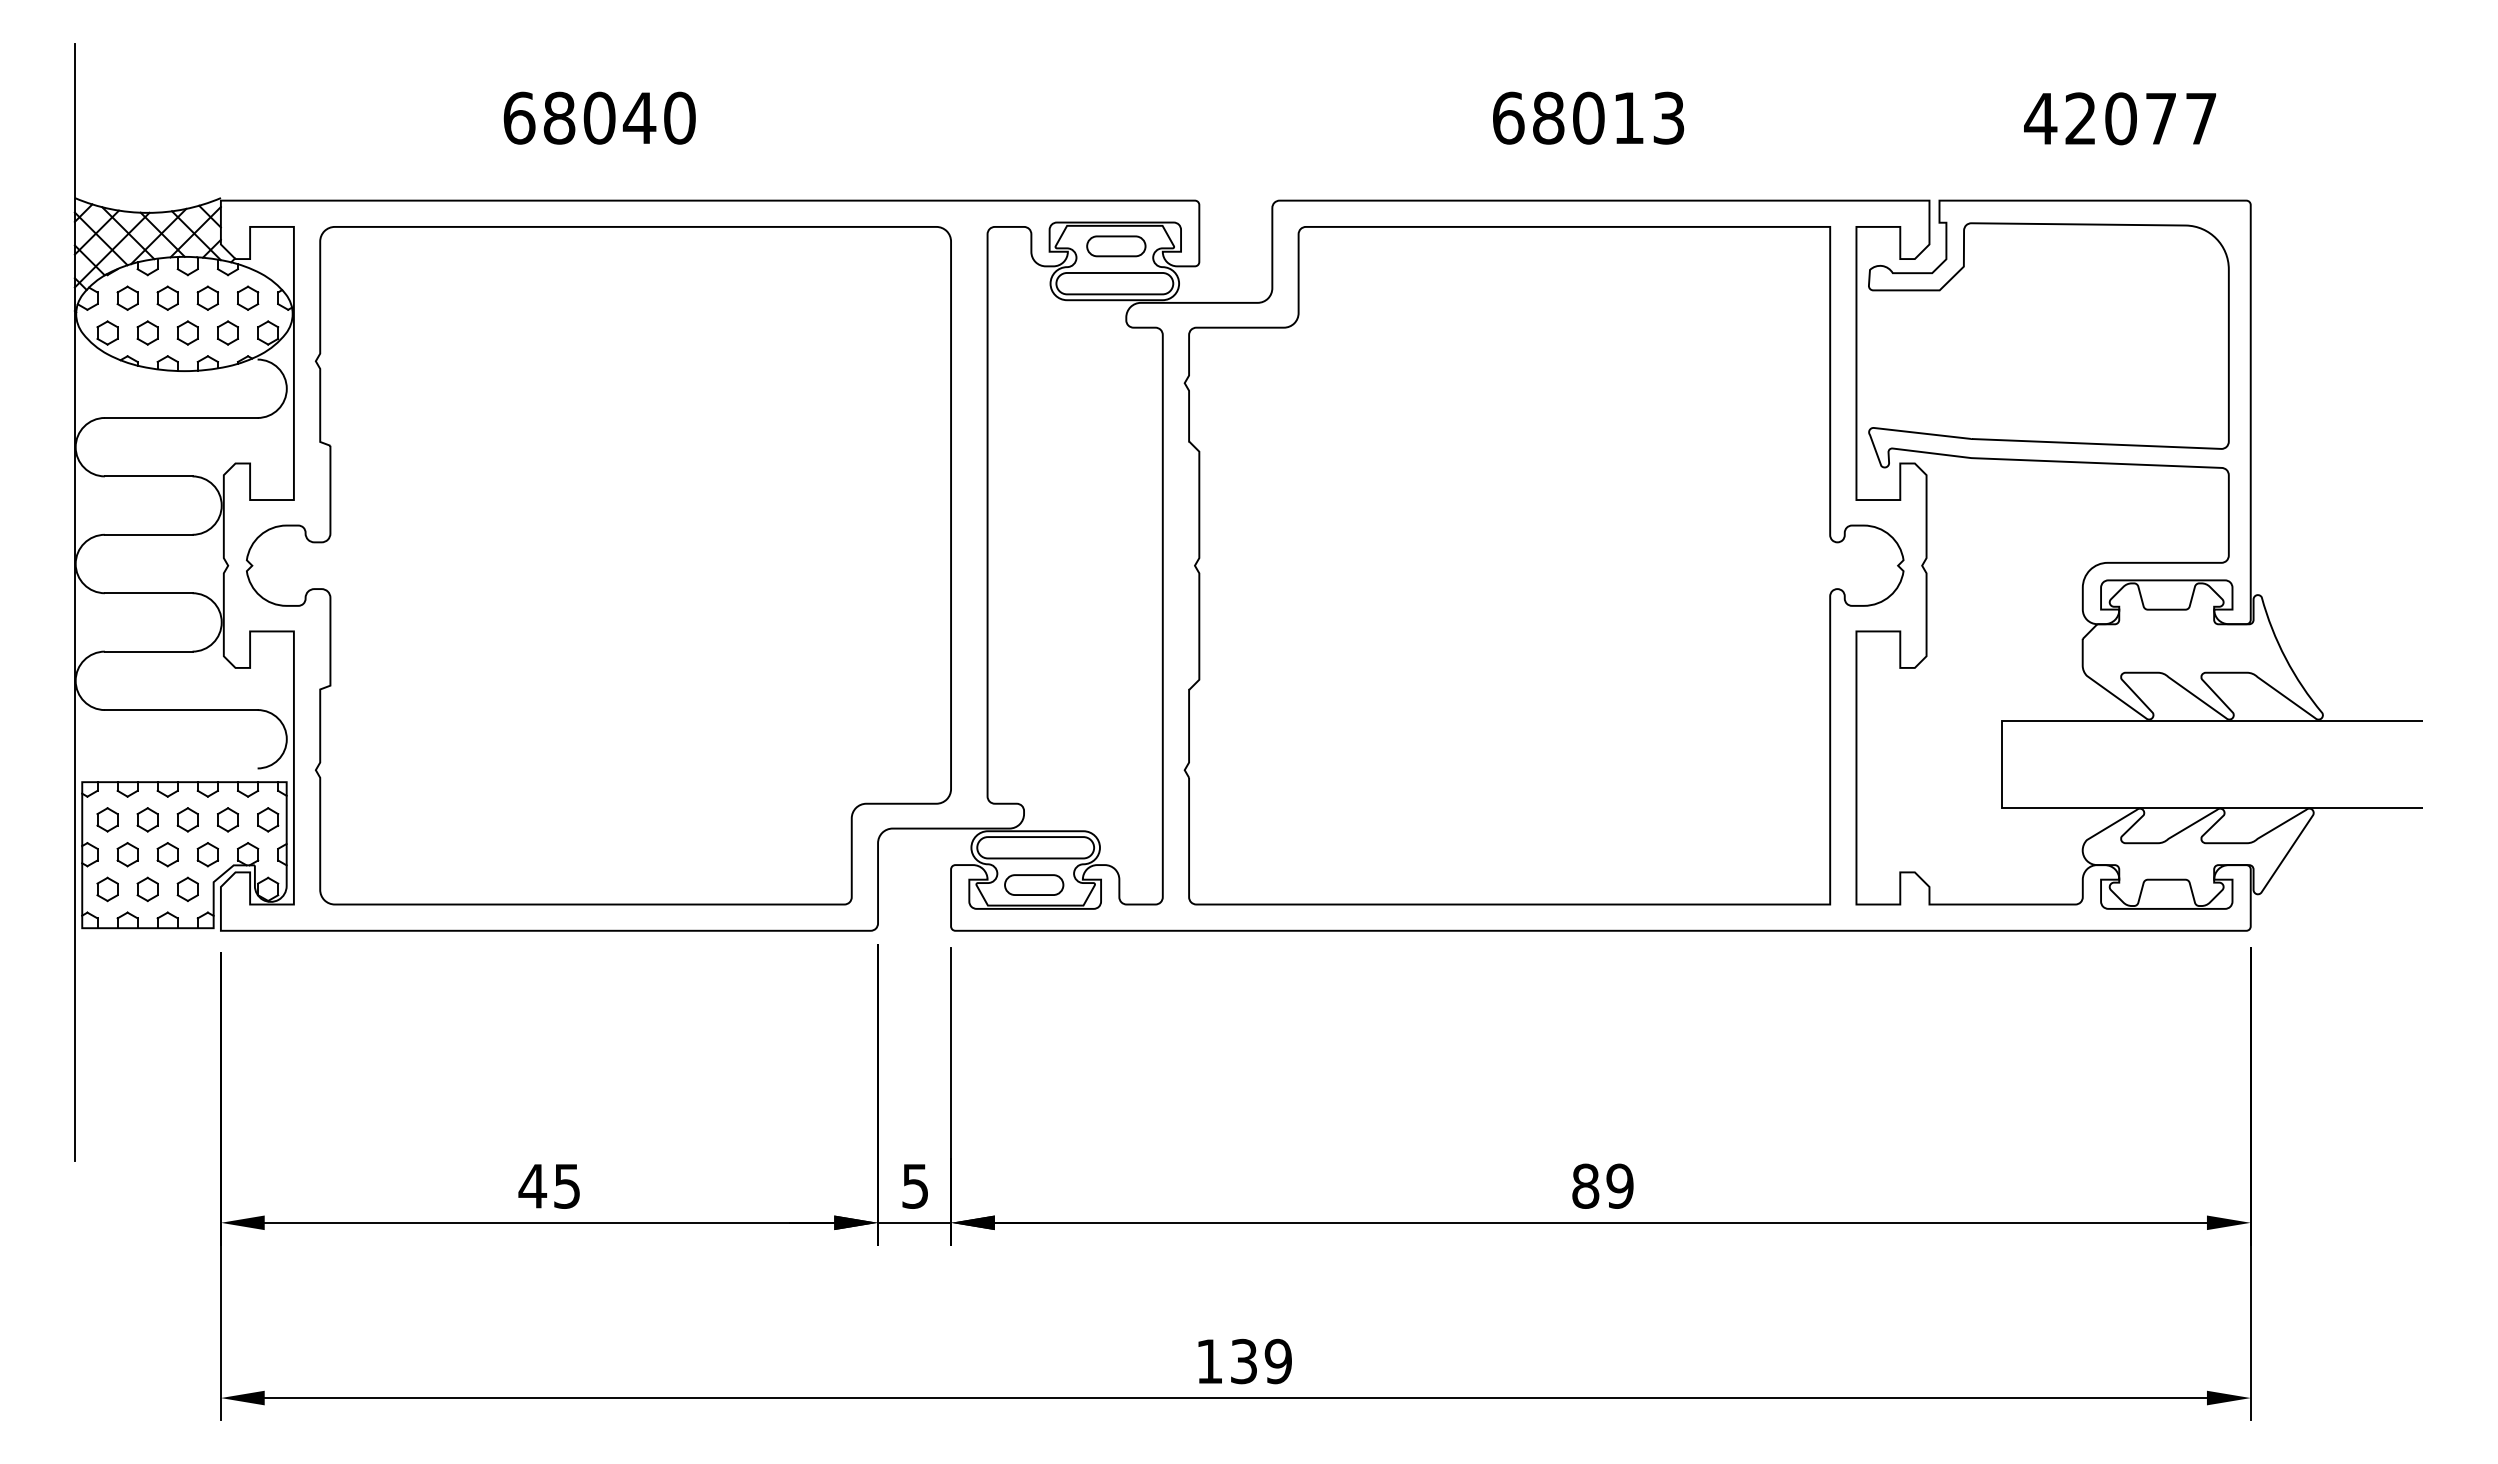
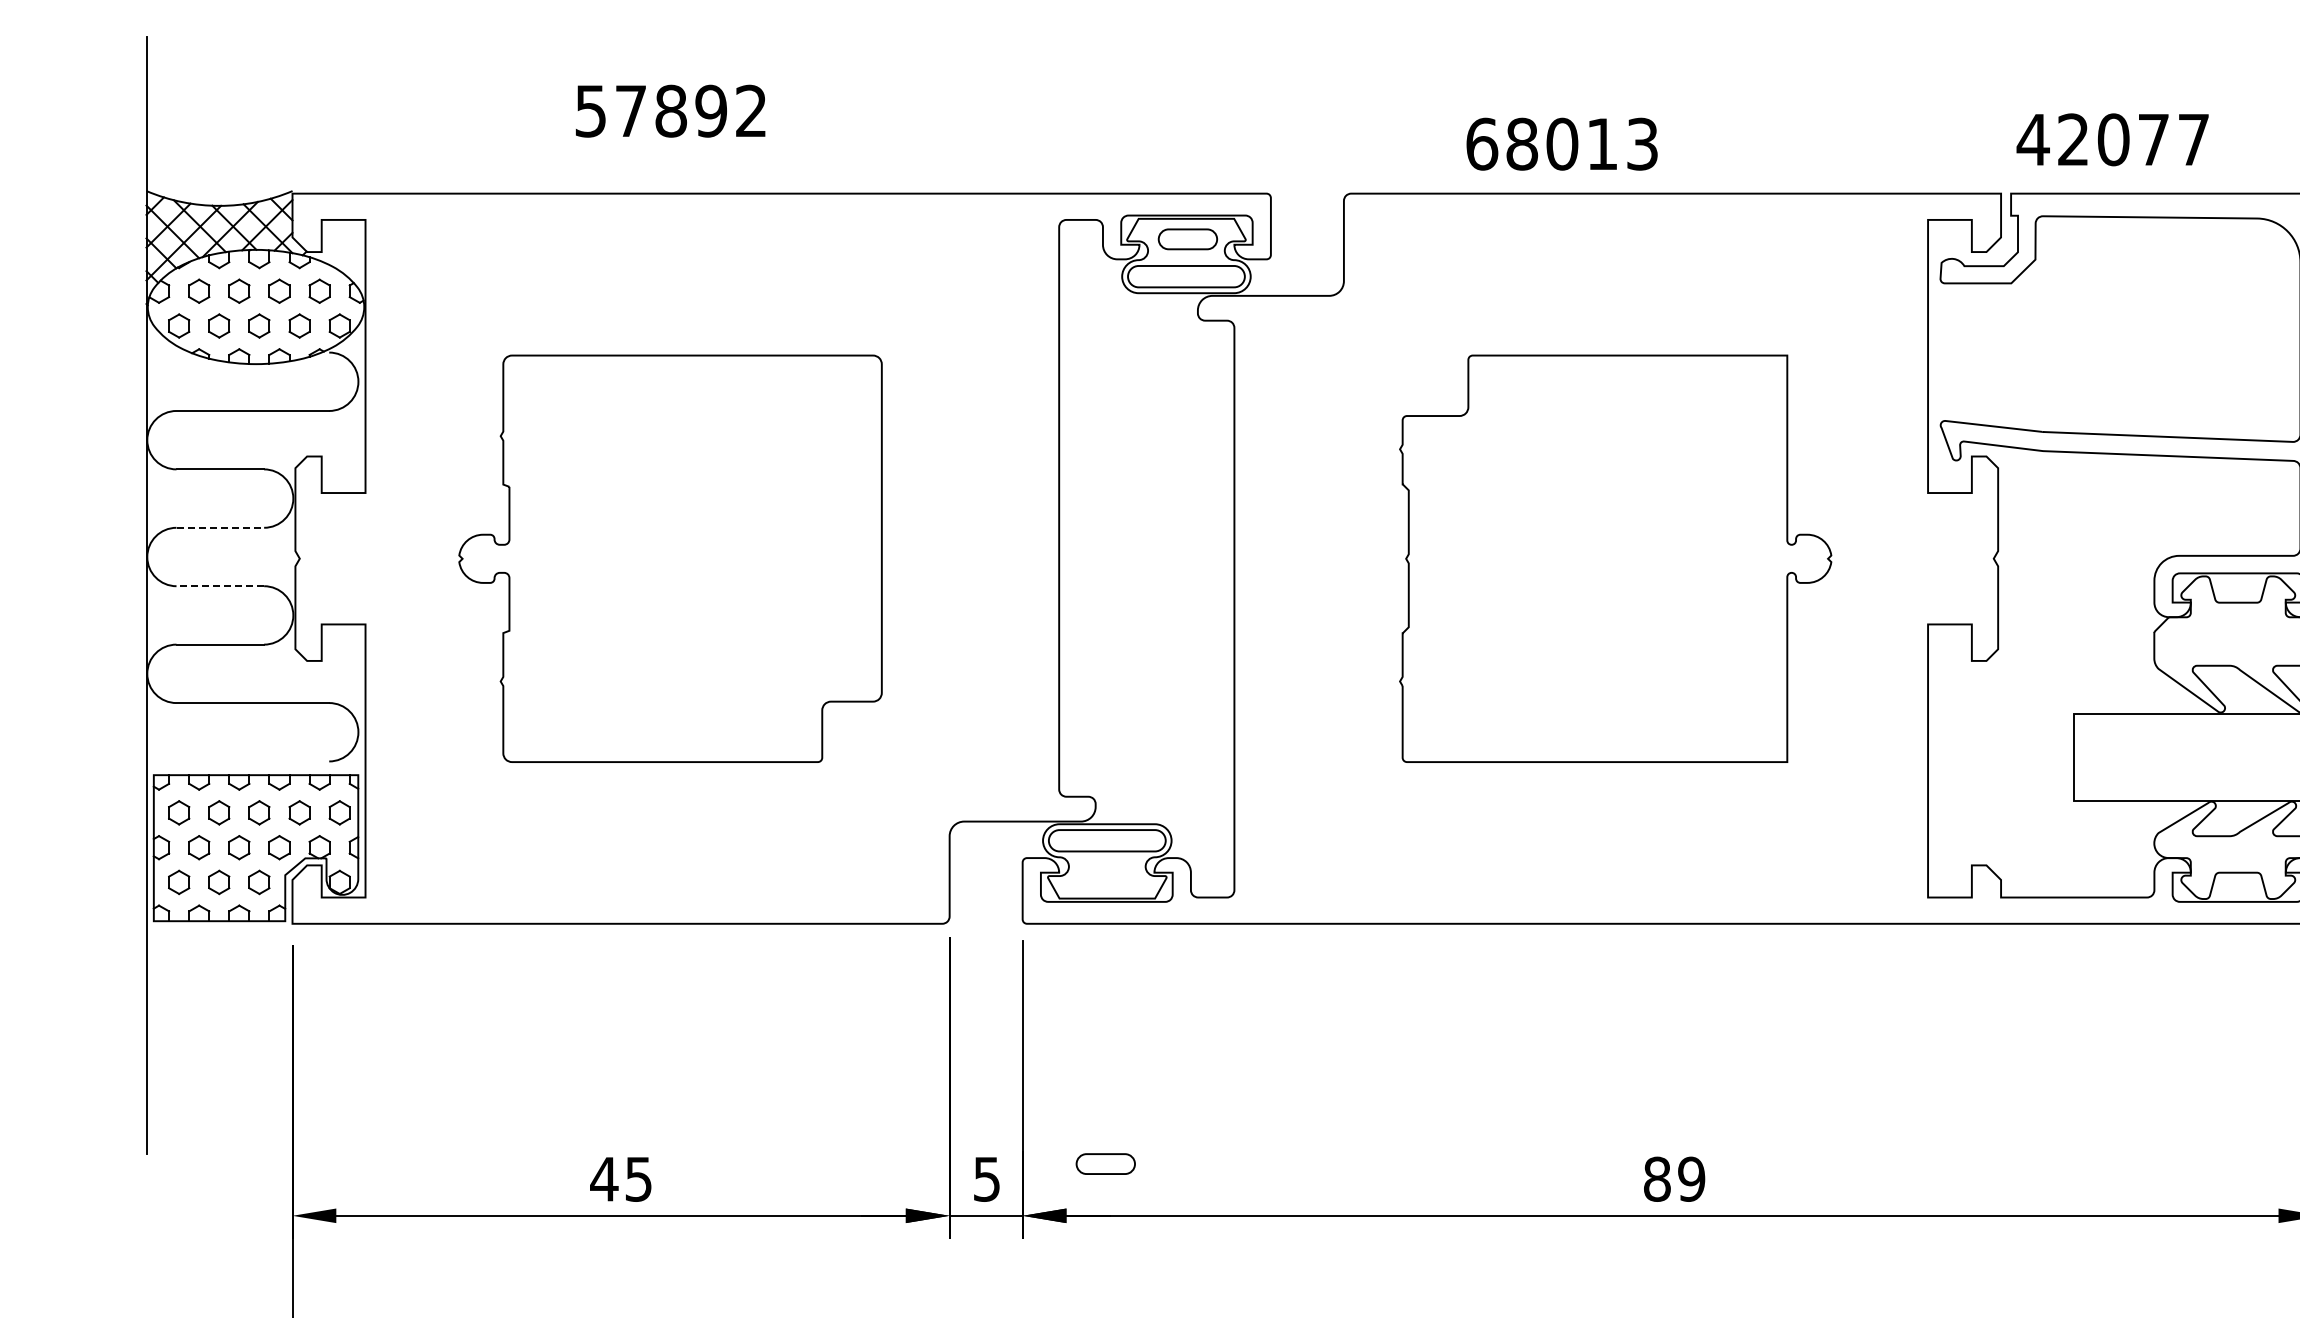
text: (599, 117) -> (671, 110), 68040 -> 57892
text: (1588, 117) -> (1562, 143), moved
text: (2119, 118) -> (2112, 139), moved
line: (148, 534) -> (220, 527), solid -> dashed
part: (598, 565) -> (670, 558), size x0.6
part: (1543, 565) -> (1615, 558), size x0.6
line: (148, 593) -> (220, 586), solid -> dashed
part: (1034, 884) -> (1106, 1163), moved

